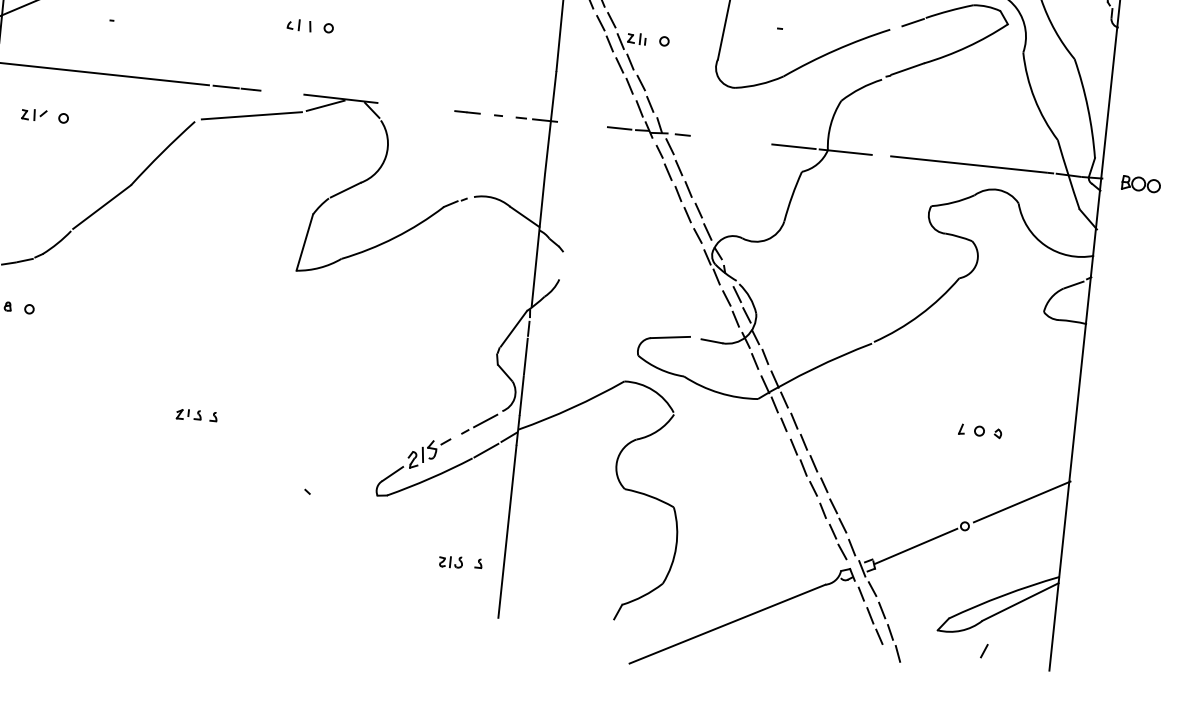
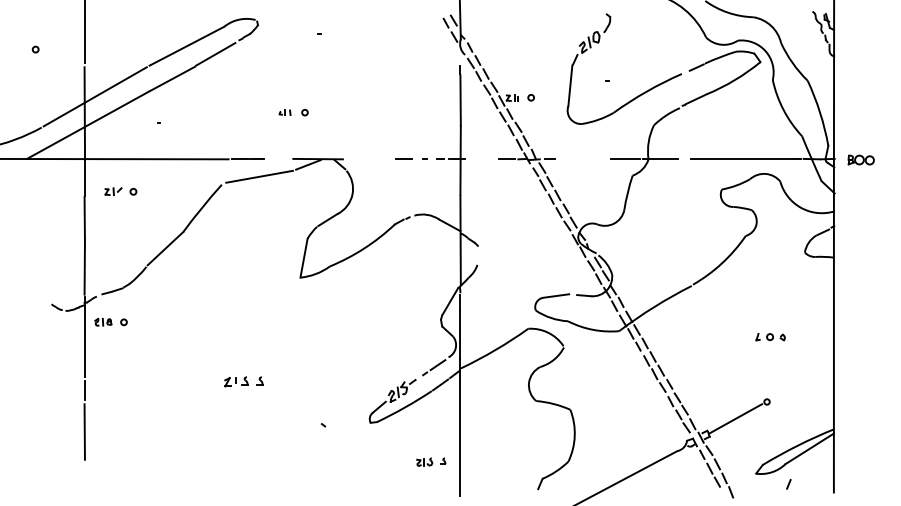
part: (298, 24) -> (284, 112), size x0.7
part: (196, 415) -> (243, 381), size x1.4
line: (1021, 501) -> (803, 381), removed

